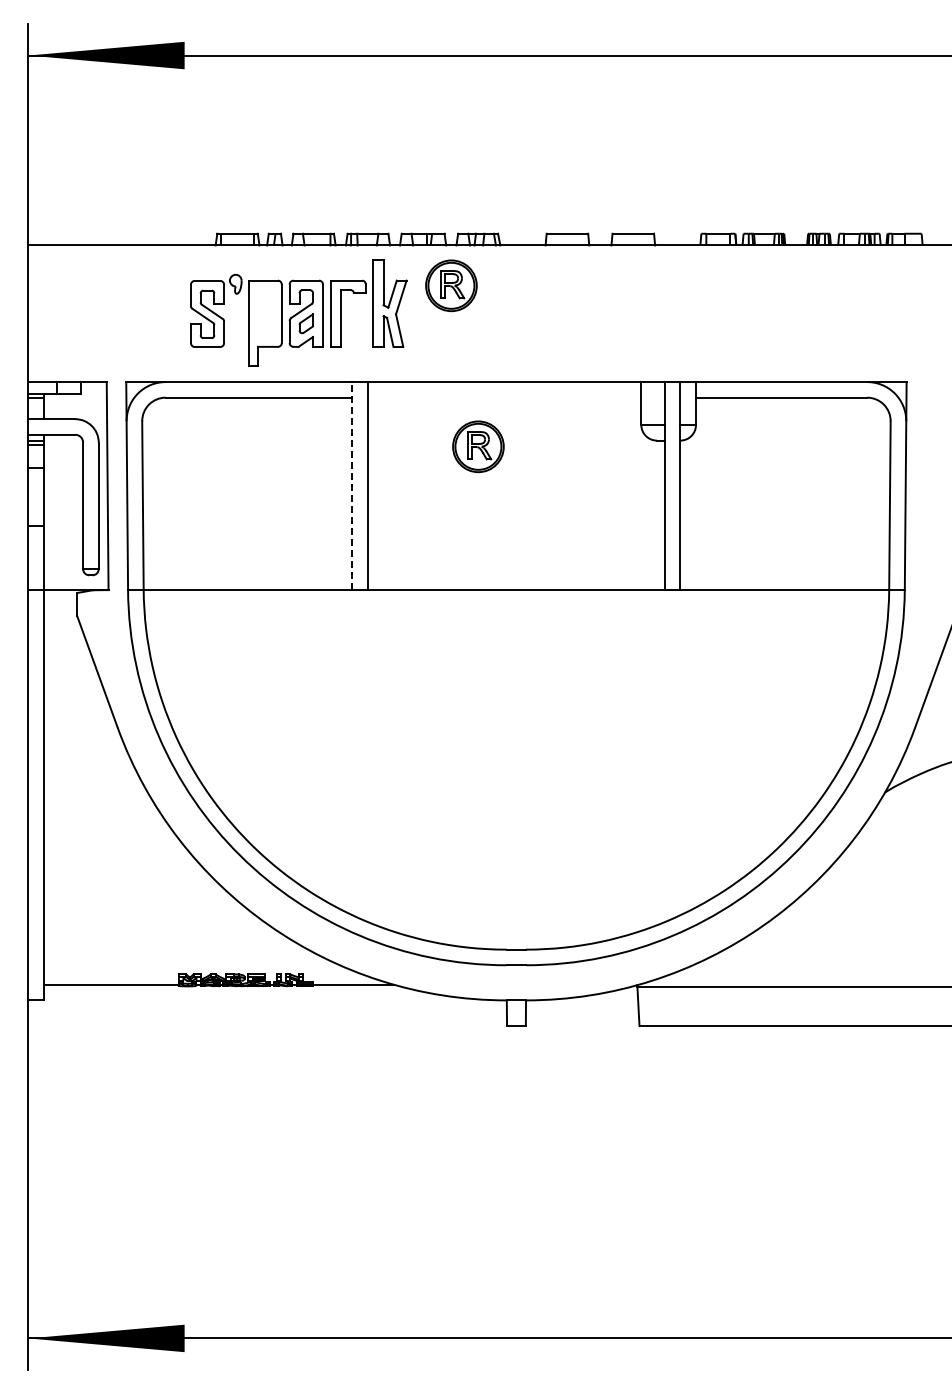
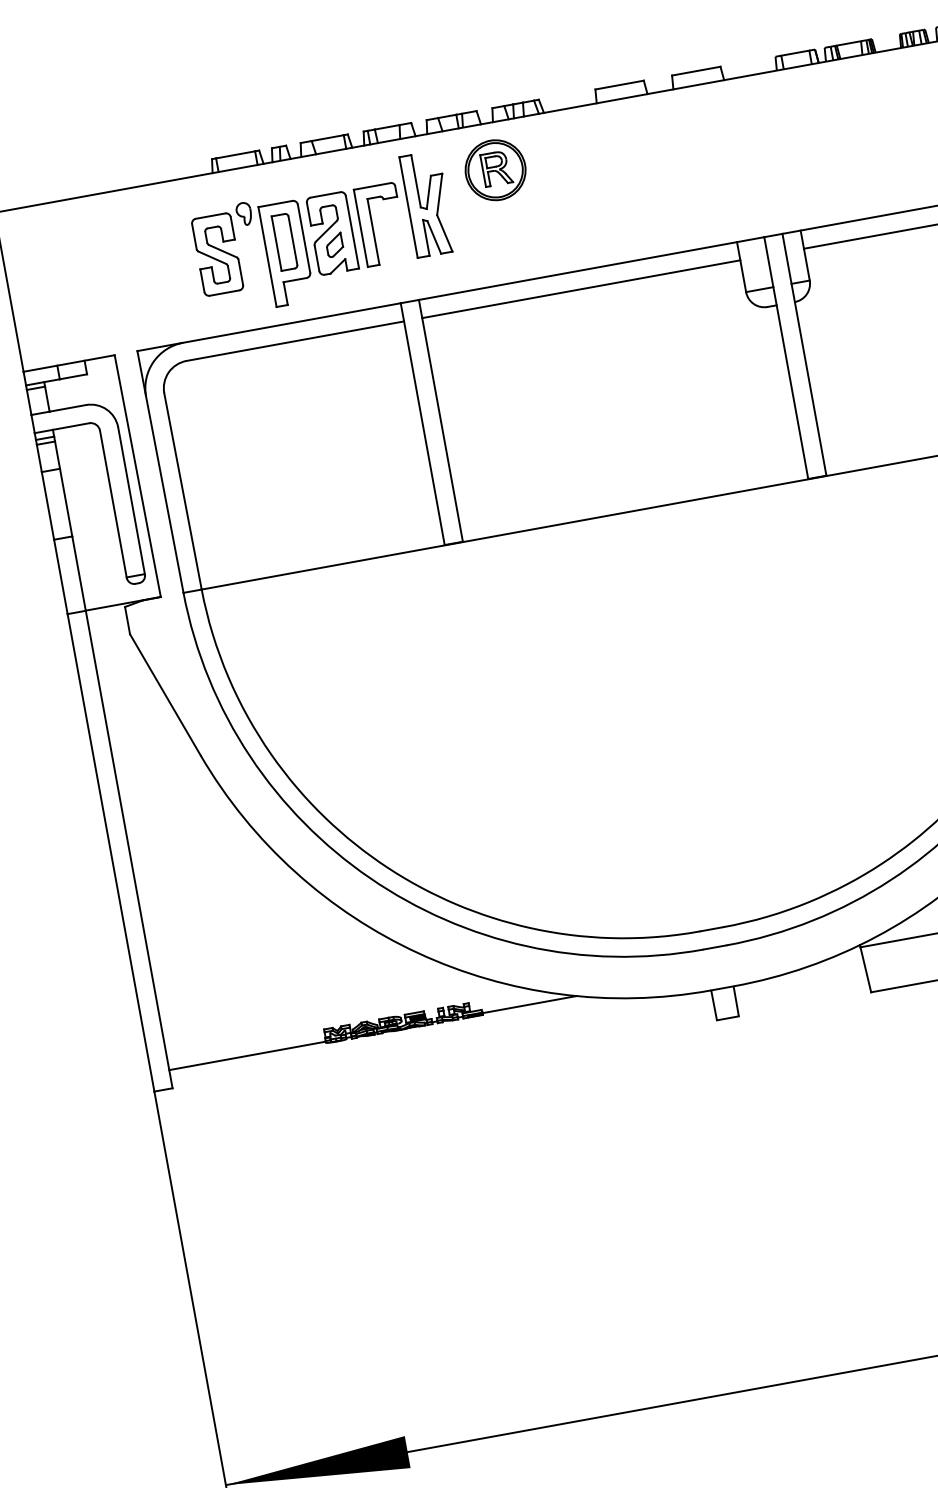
part: (265, 313) -> (285, 241), added
line: (504, 397) -> (581, 289), added
part: (478, 446) -> (561, 351), removed
line: (352, 485) -> (422, 423), dashed -> solid

